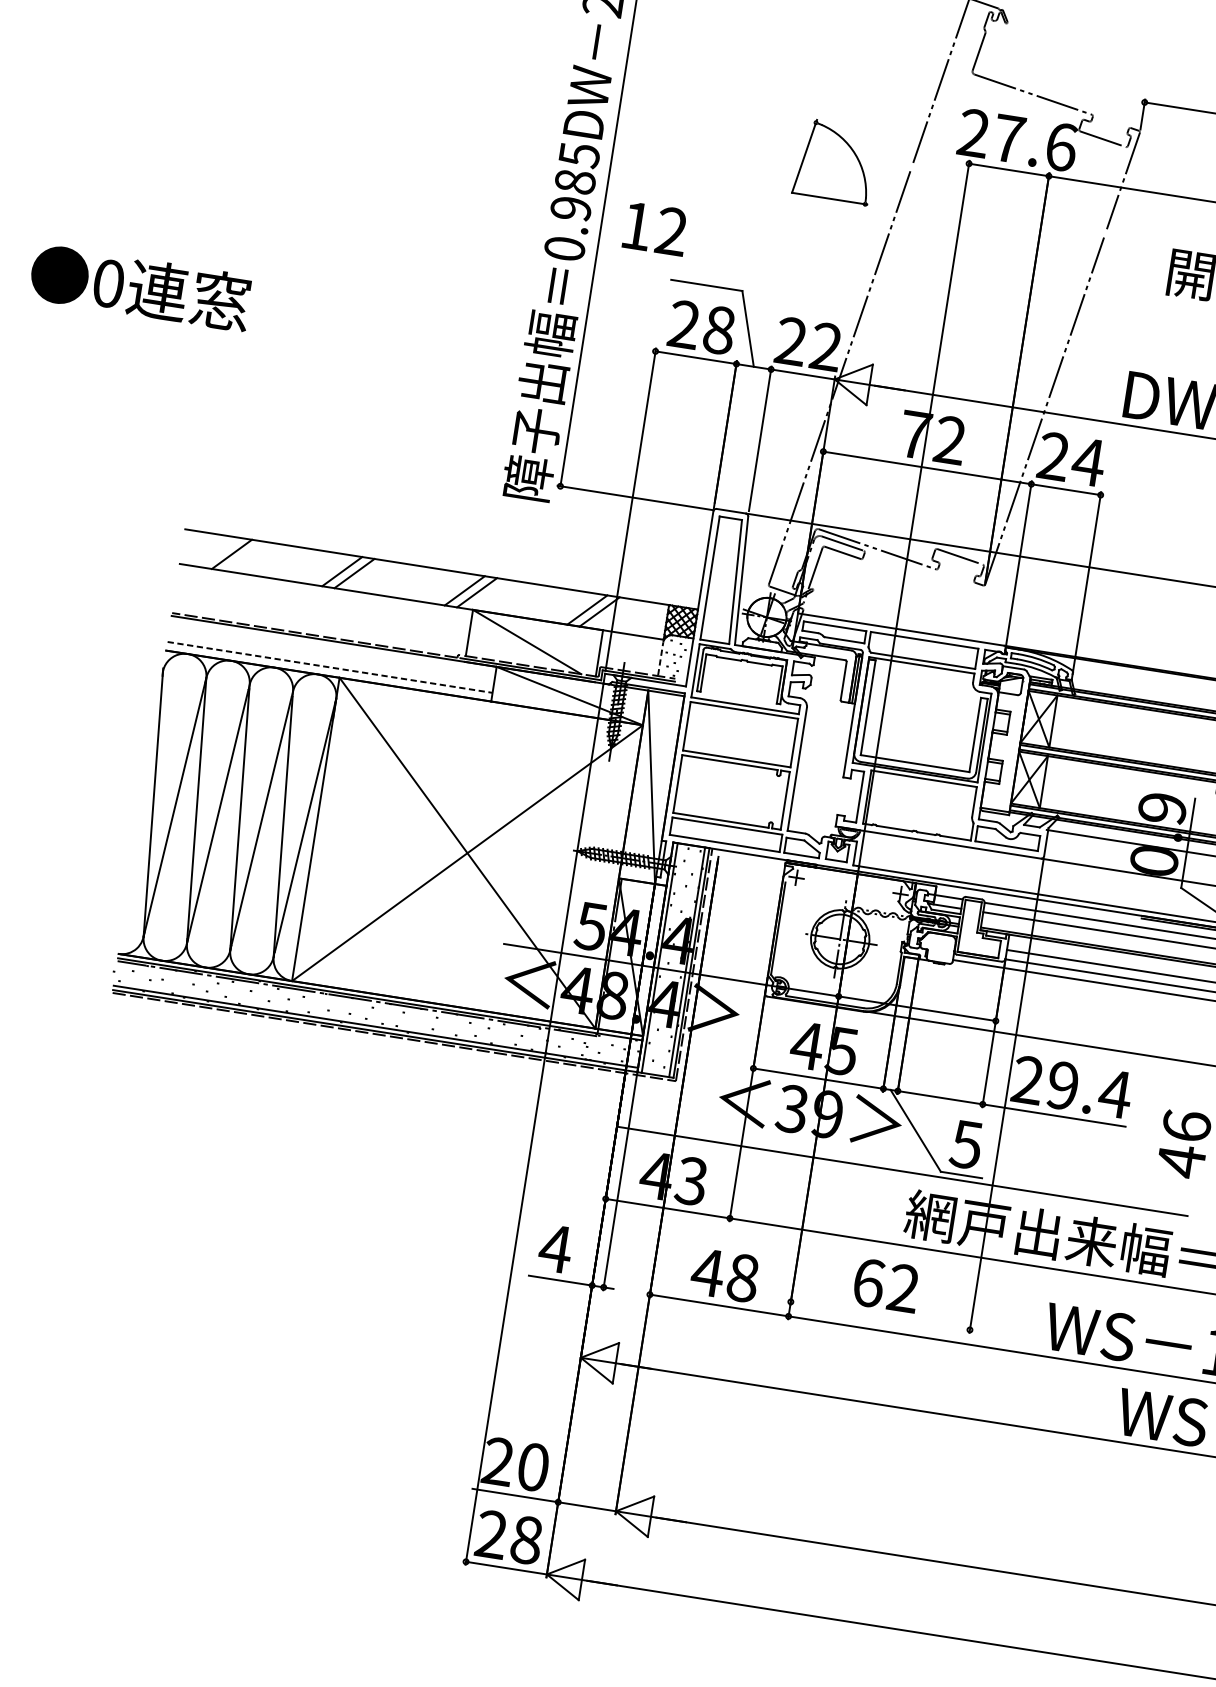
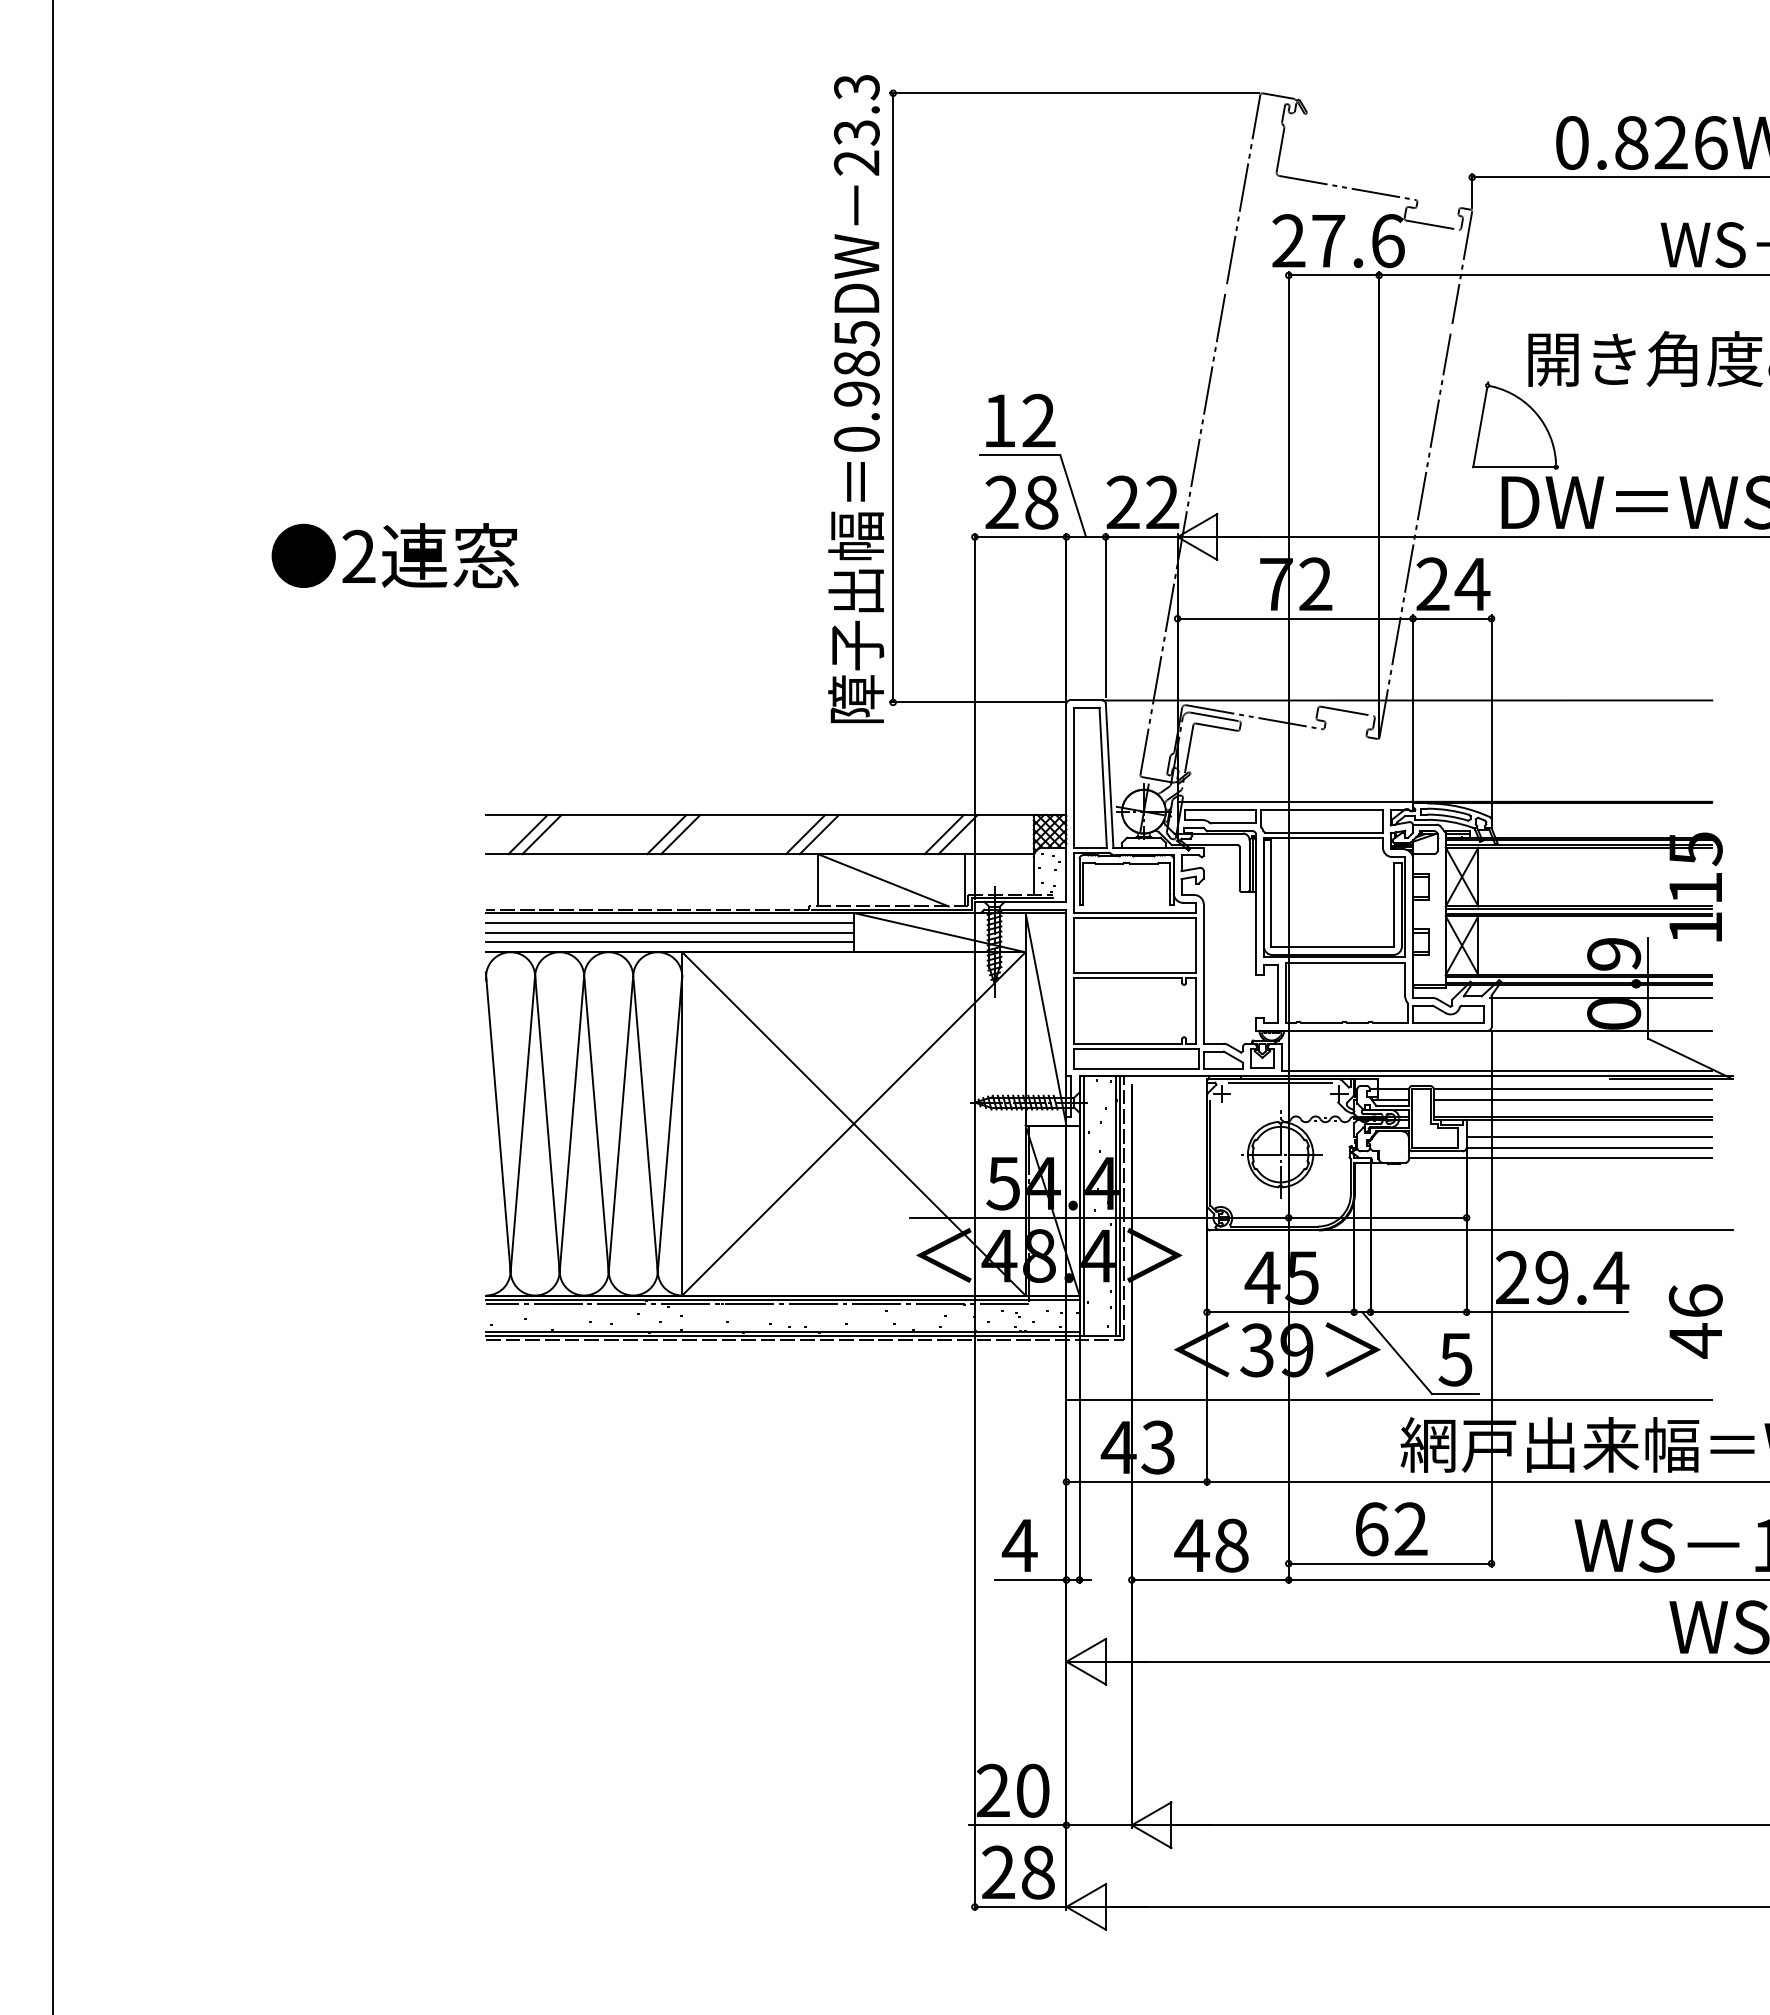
part: (835, 161) -> (1515, 425), moved
text: (655, 227) -> (1020, 419), moved
text: (108, 283) -> (358, 556), 0 -> 2
line: (219, 552) -> (527, 834), added
line: (332, 649) -> (669, 922), added
line: (331, 658) -> (669, 932), added
line: (660, 658) -> (1033, 875), dashed -> solid
line: (330, 667) -> (670, 942), dashed -> solid
line: (850, 875) -> (1280, 1082), added
line: (879, 1315) -> (1389, 1563), added

